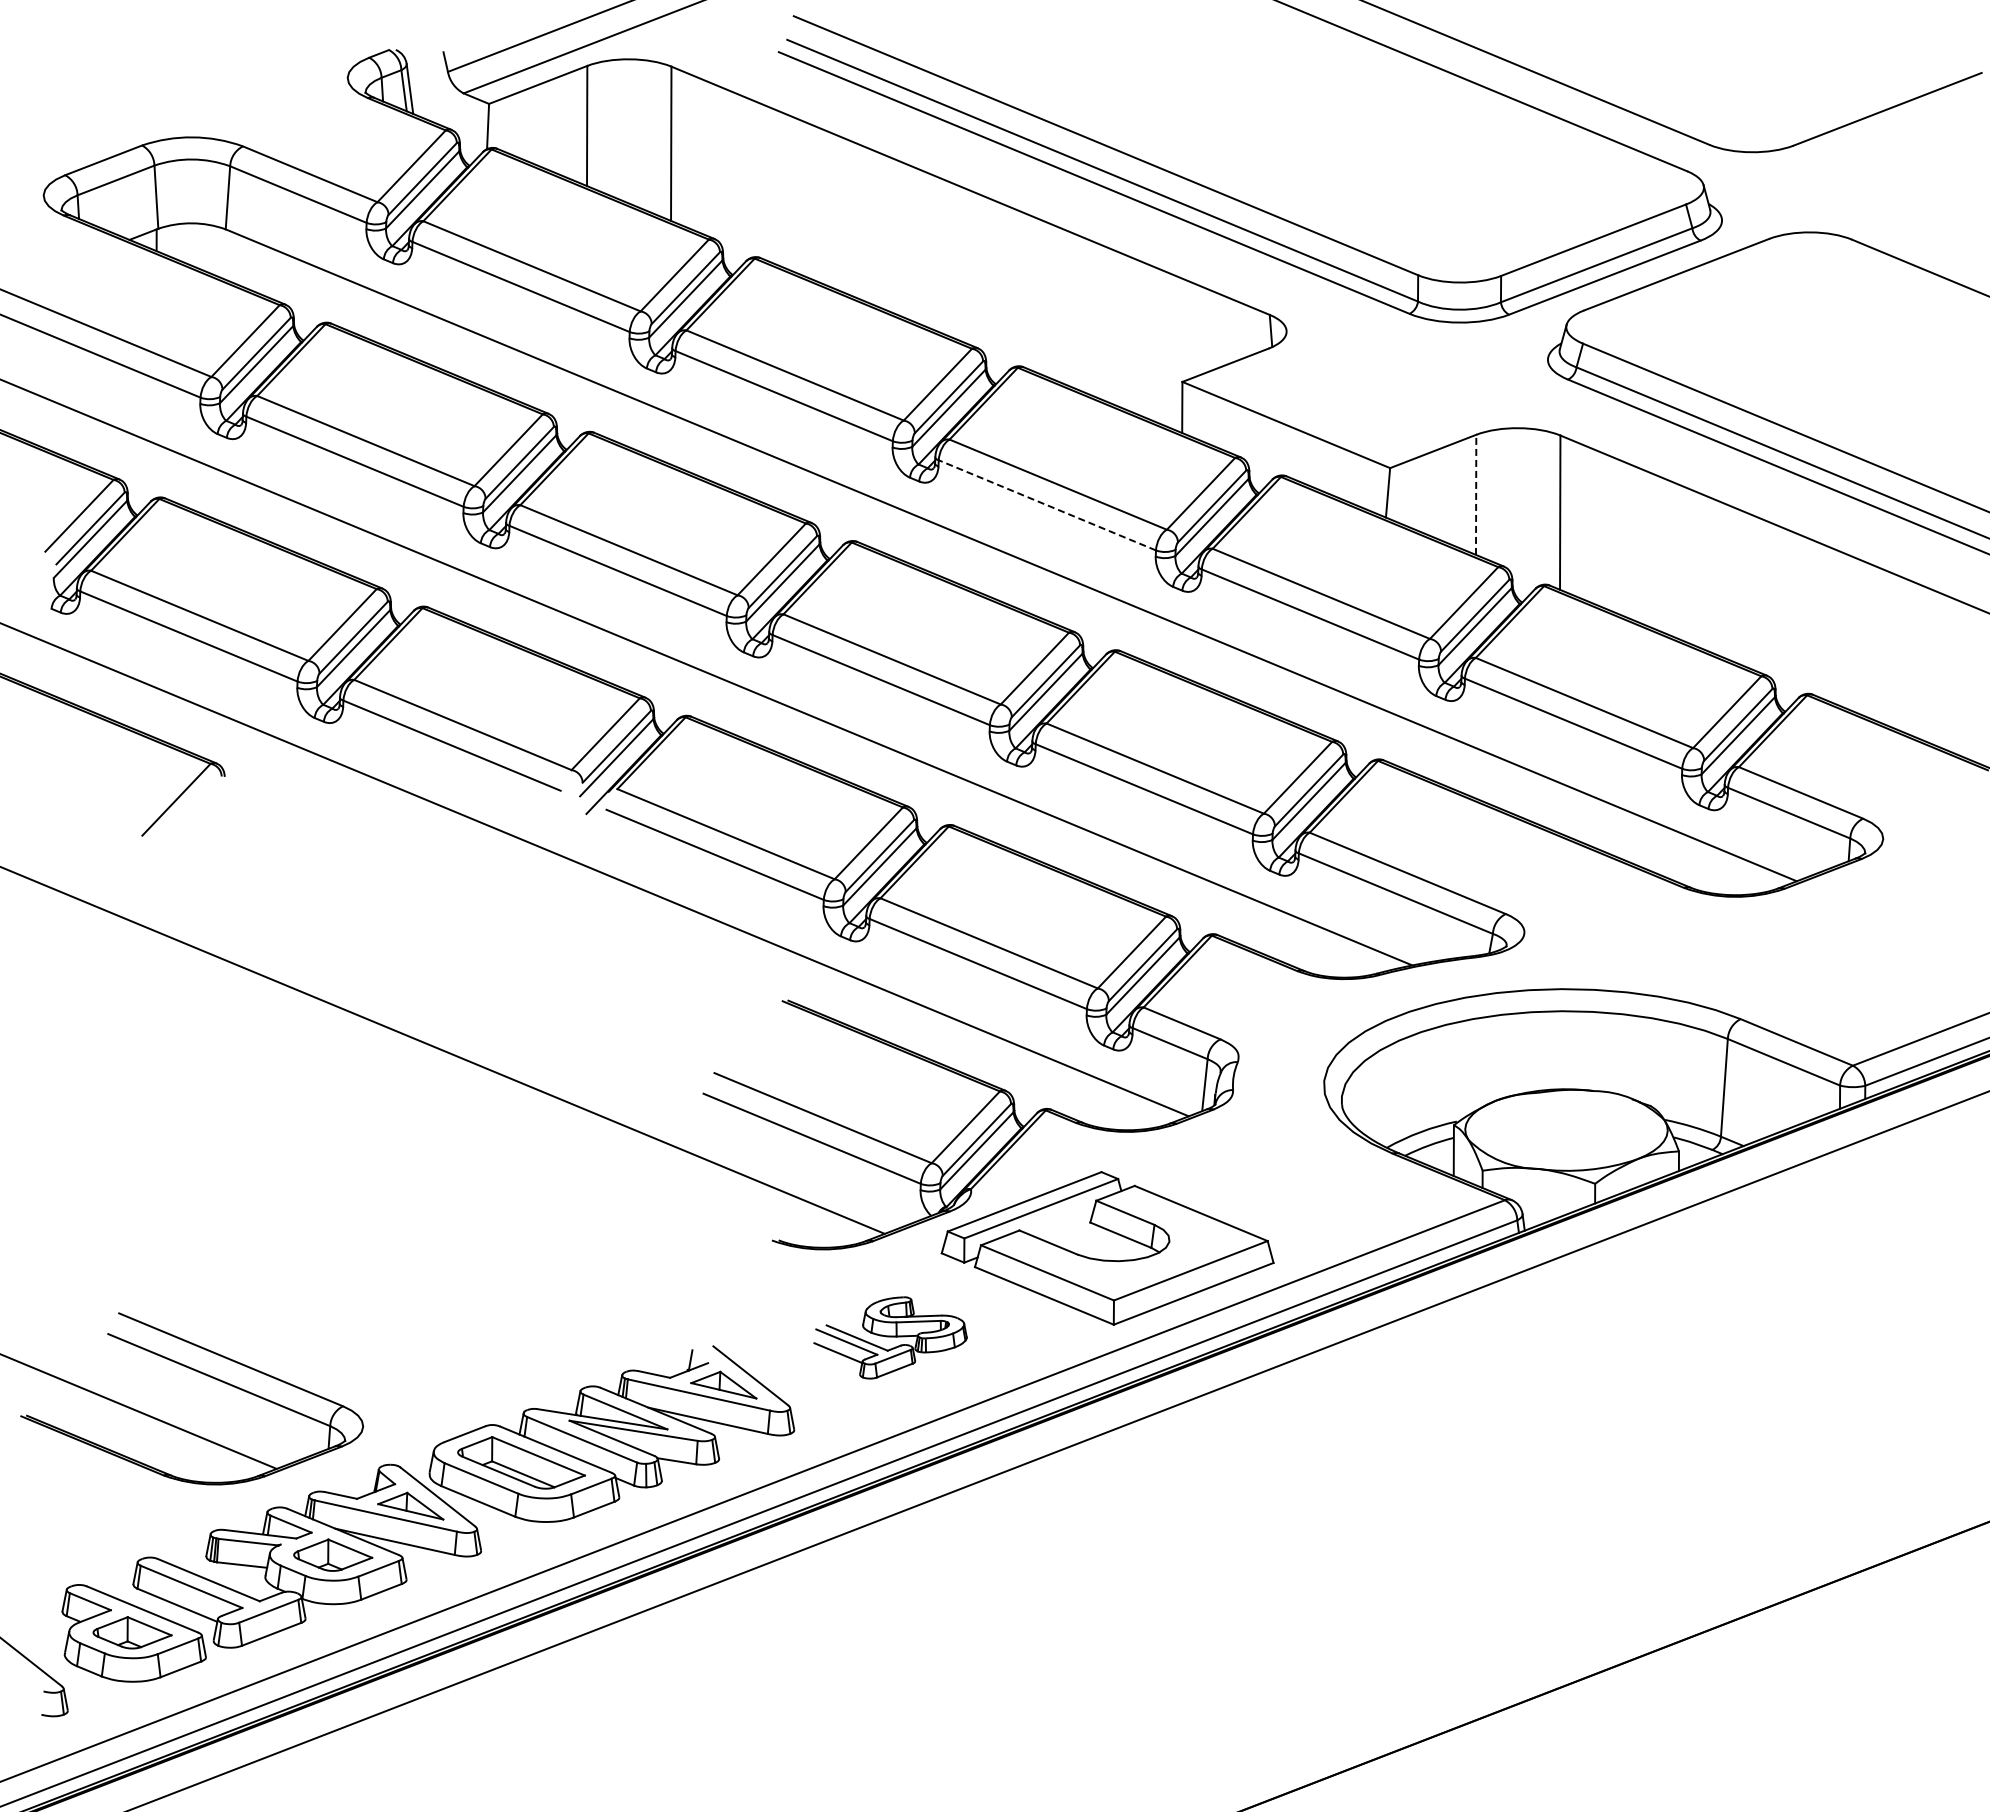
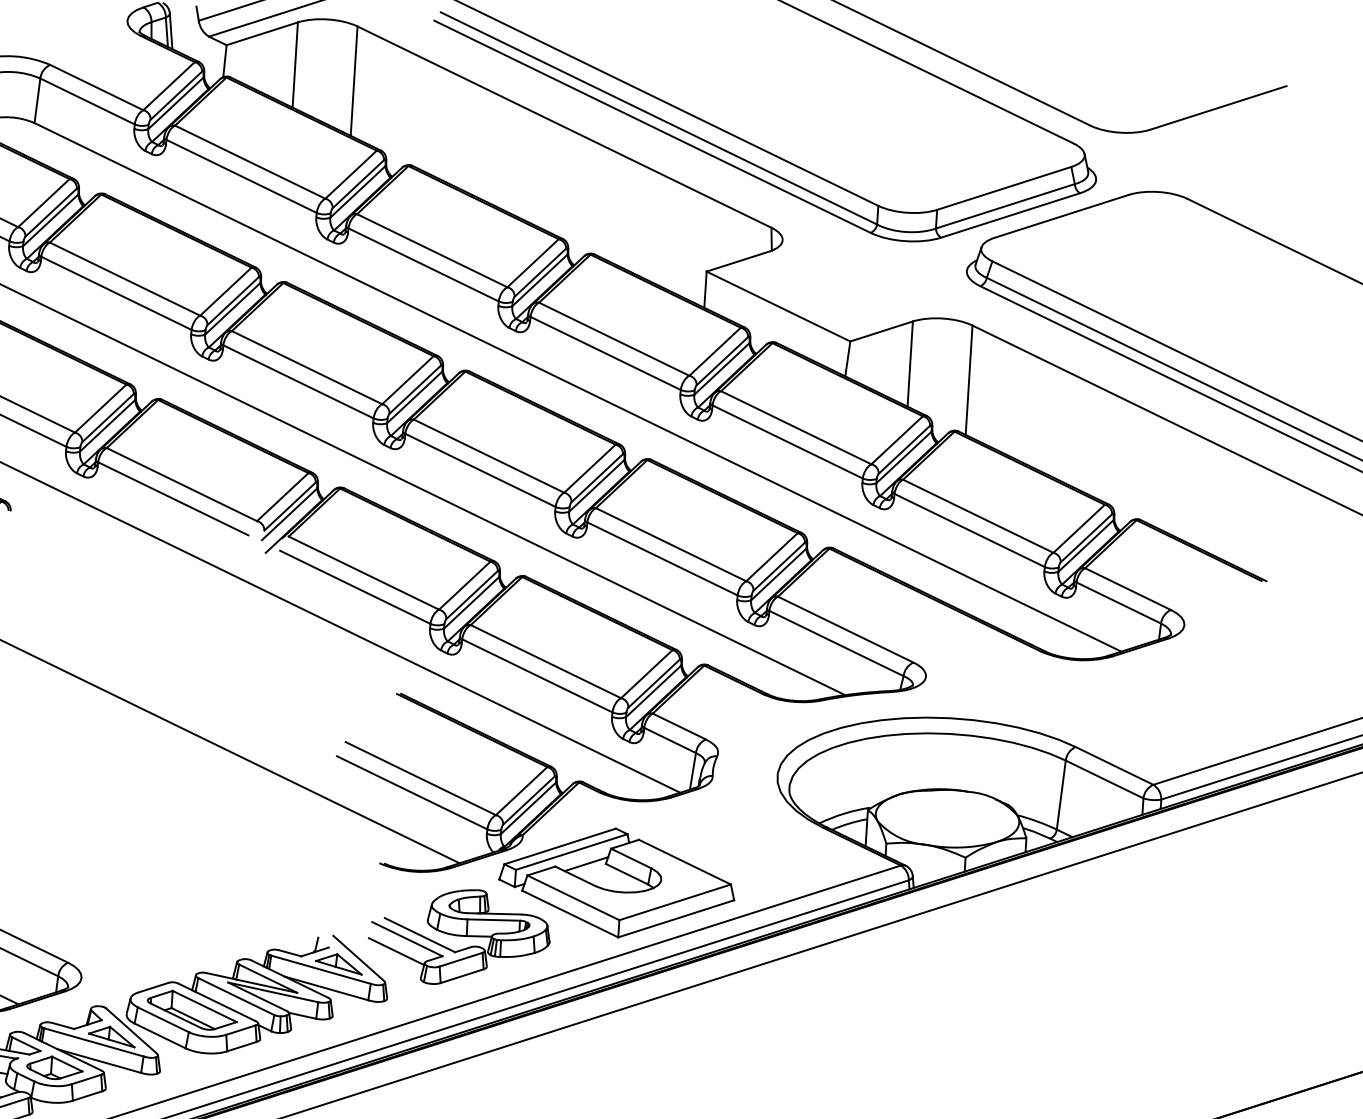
line: (1476, 494) -> (910, 363), dashed -> solid
line: (1047, 505) -> (605, 353), dashed -> solid
line: (1062, 1224) -> (586, 864), added
part: (890, 1337) -> (459, 937), size x1.67

